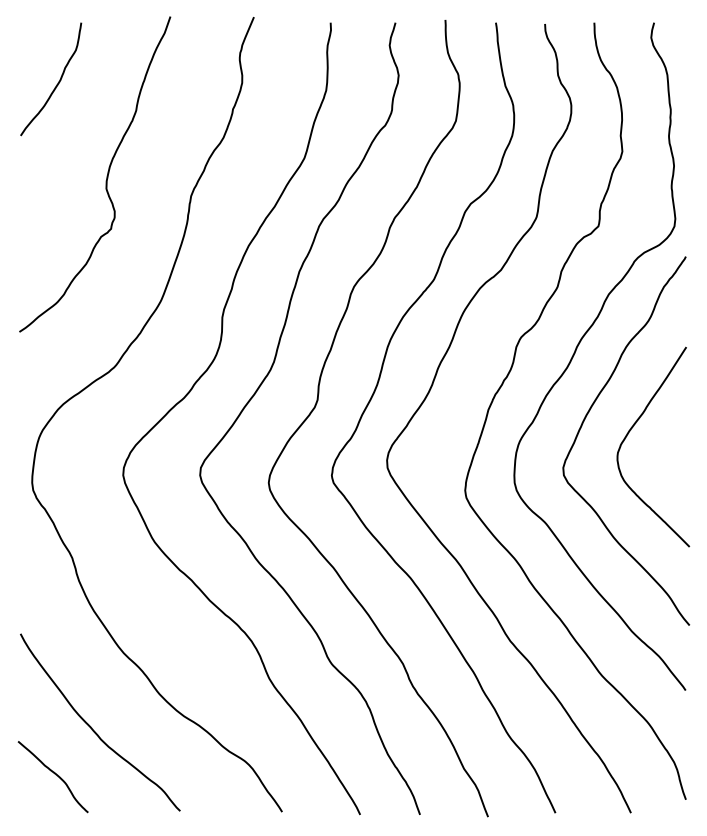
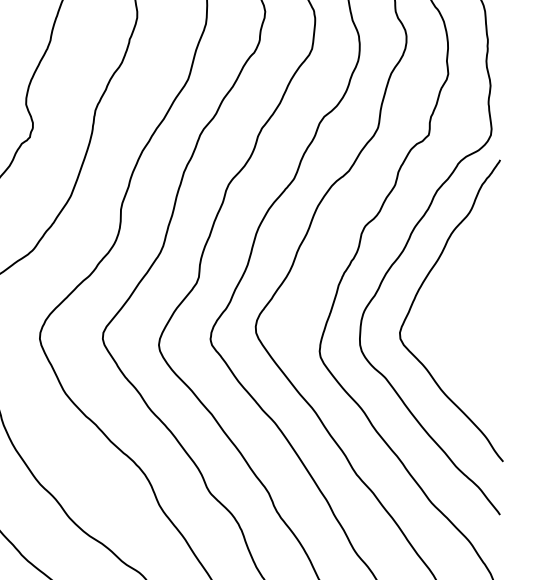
curve: (630, 431) -> (454, 303), removed

